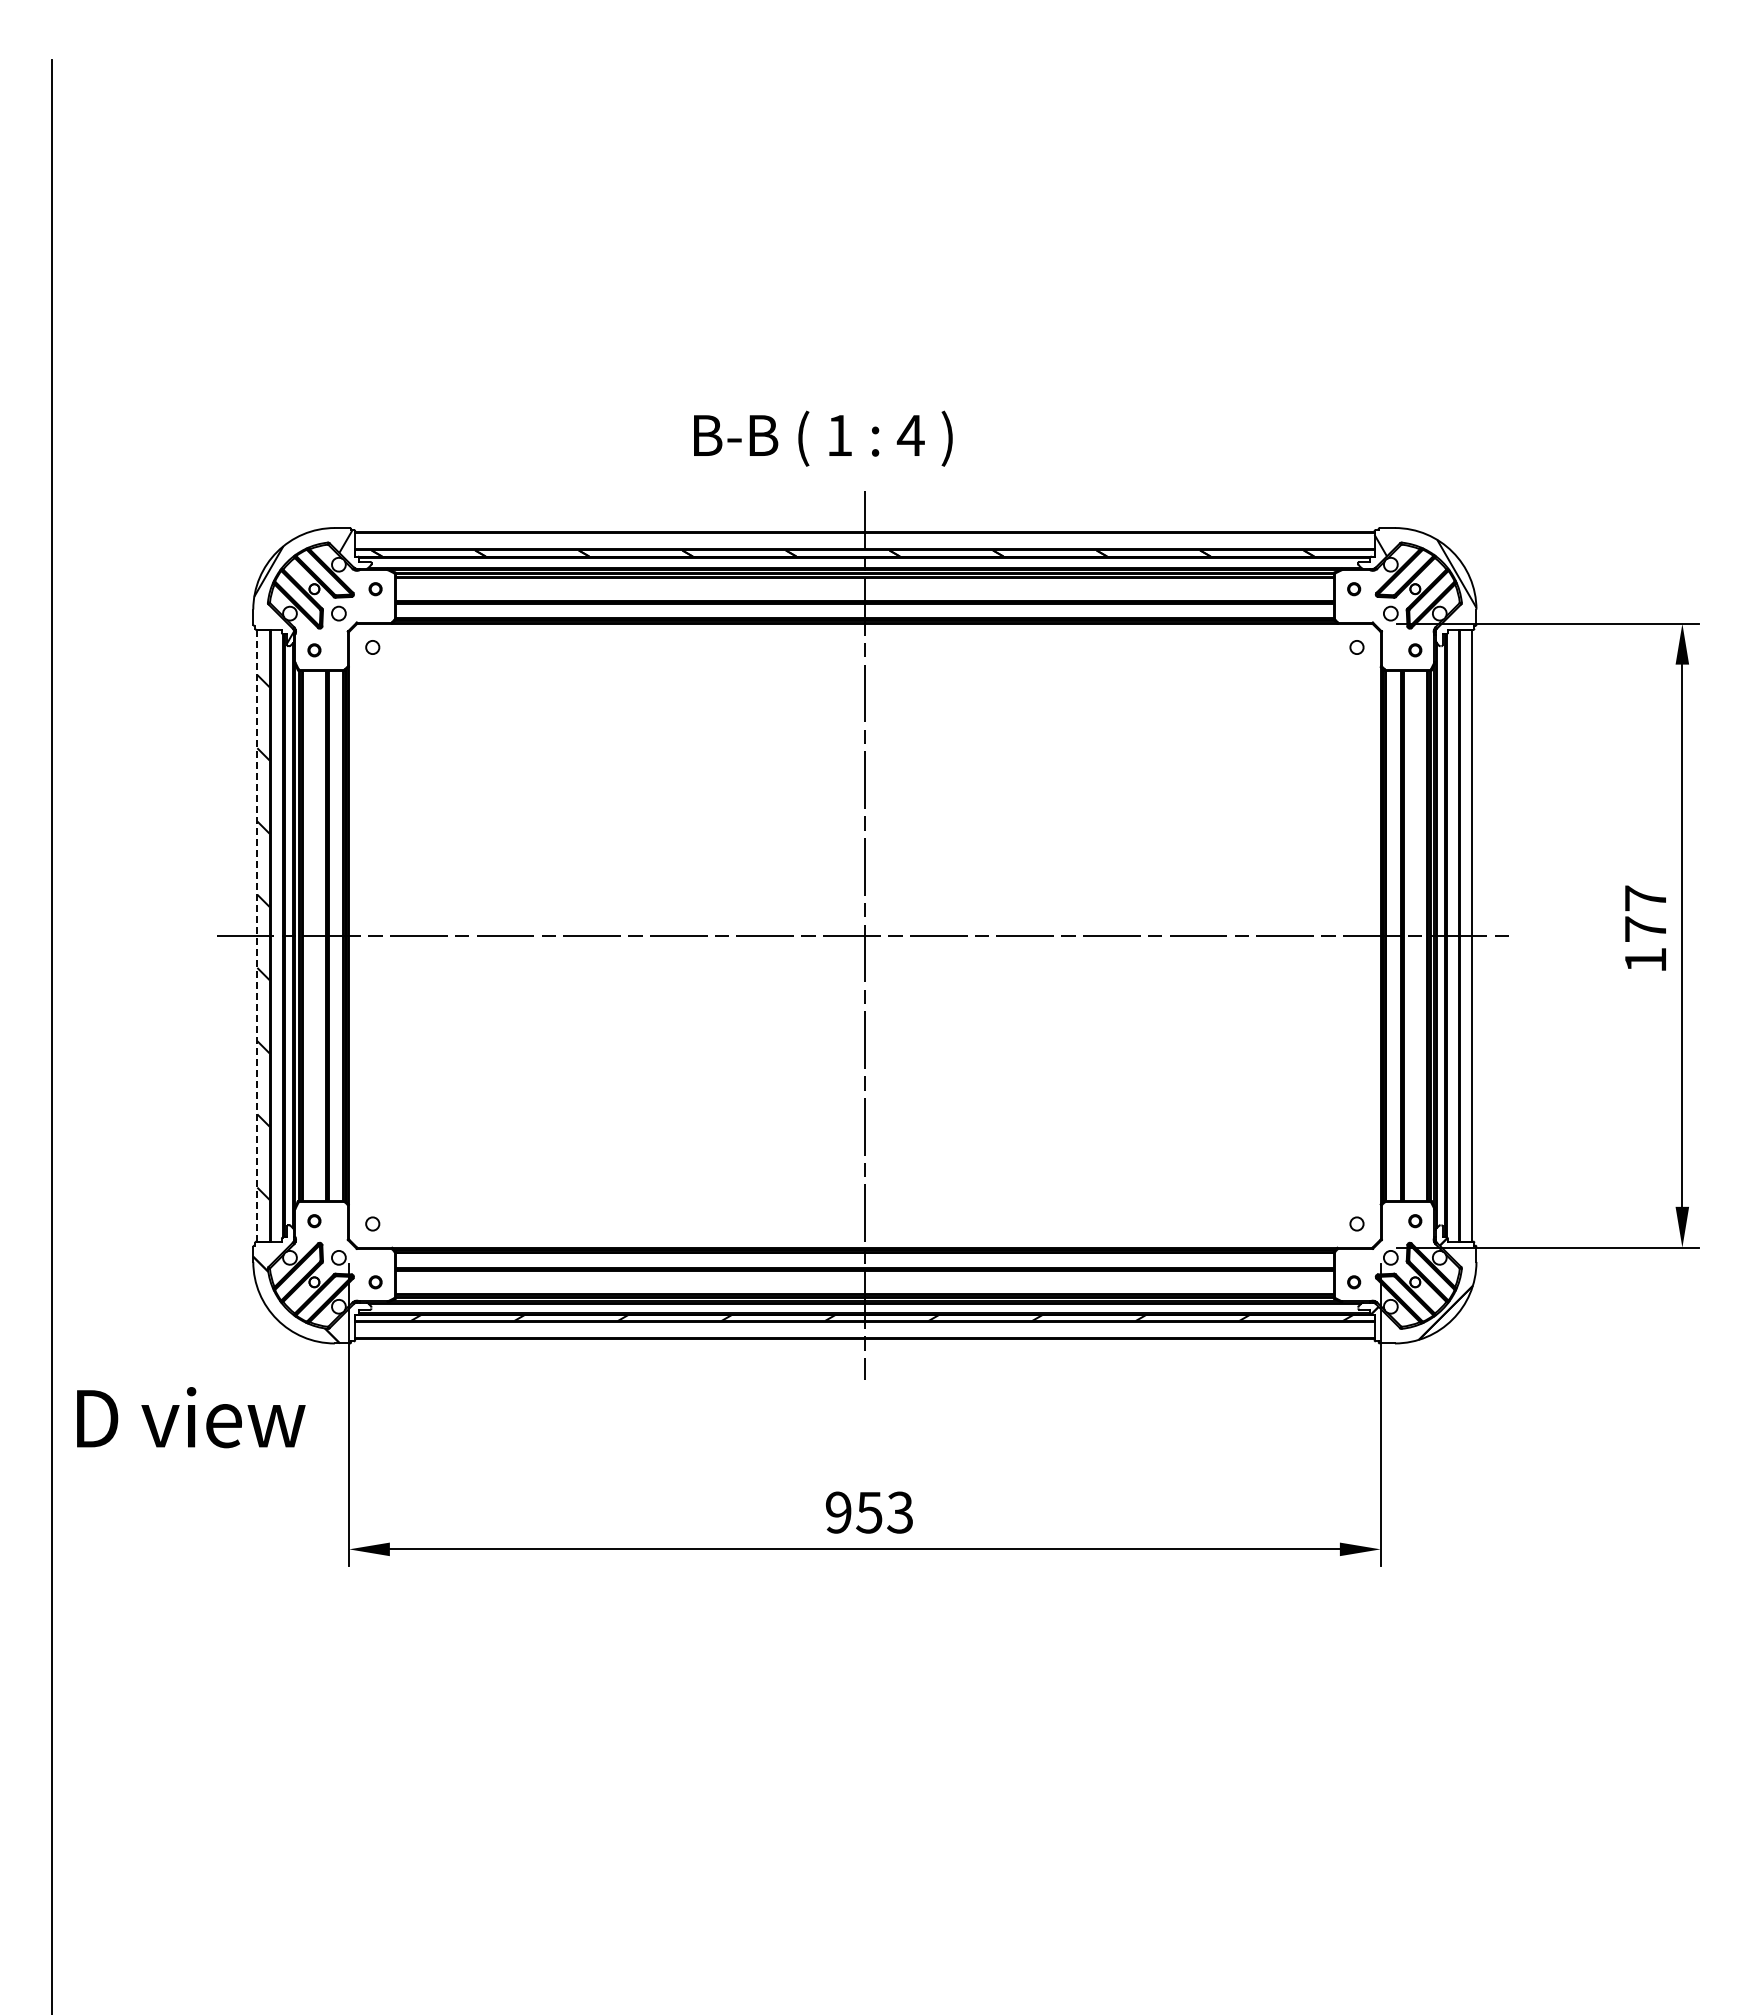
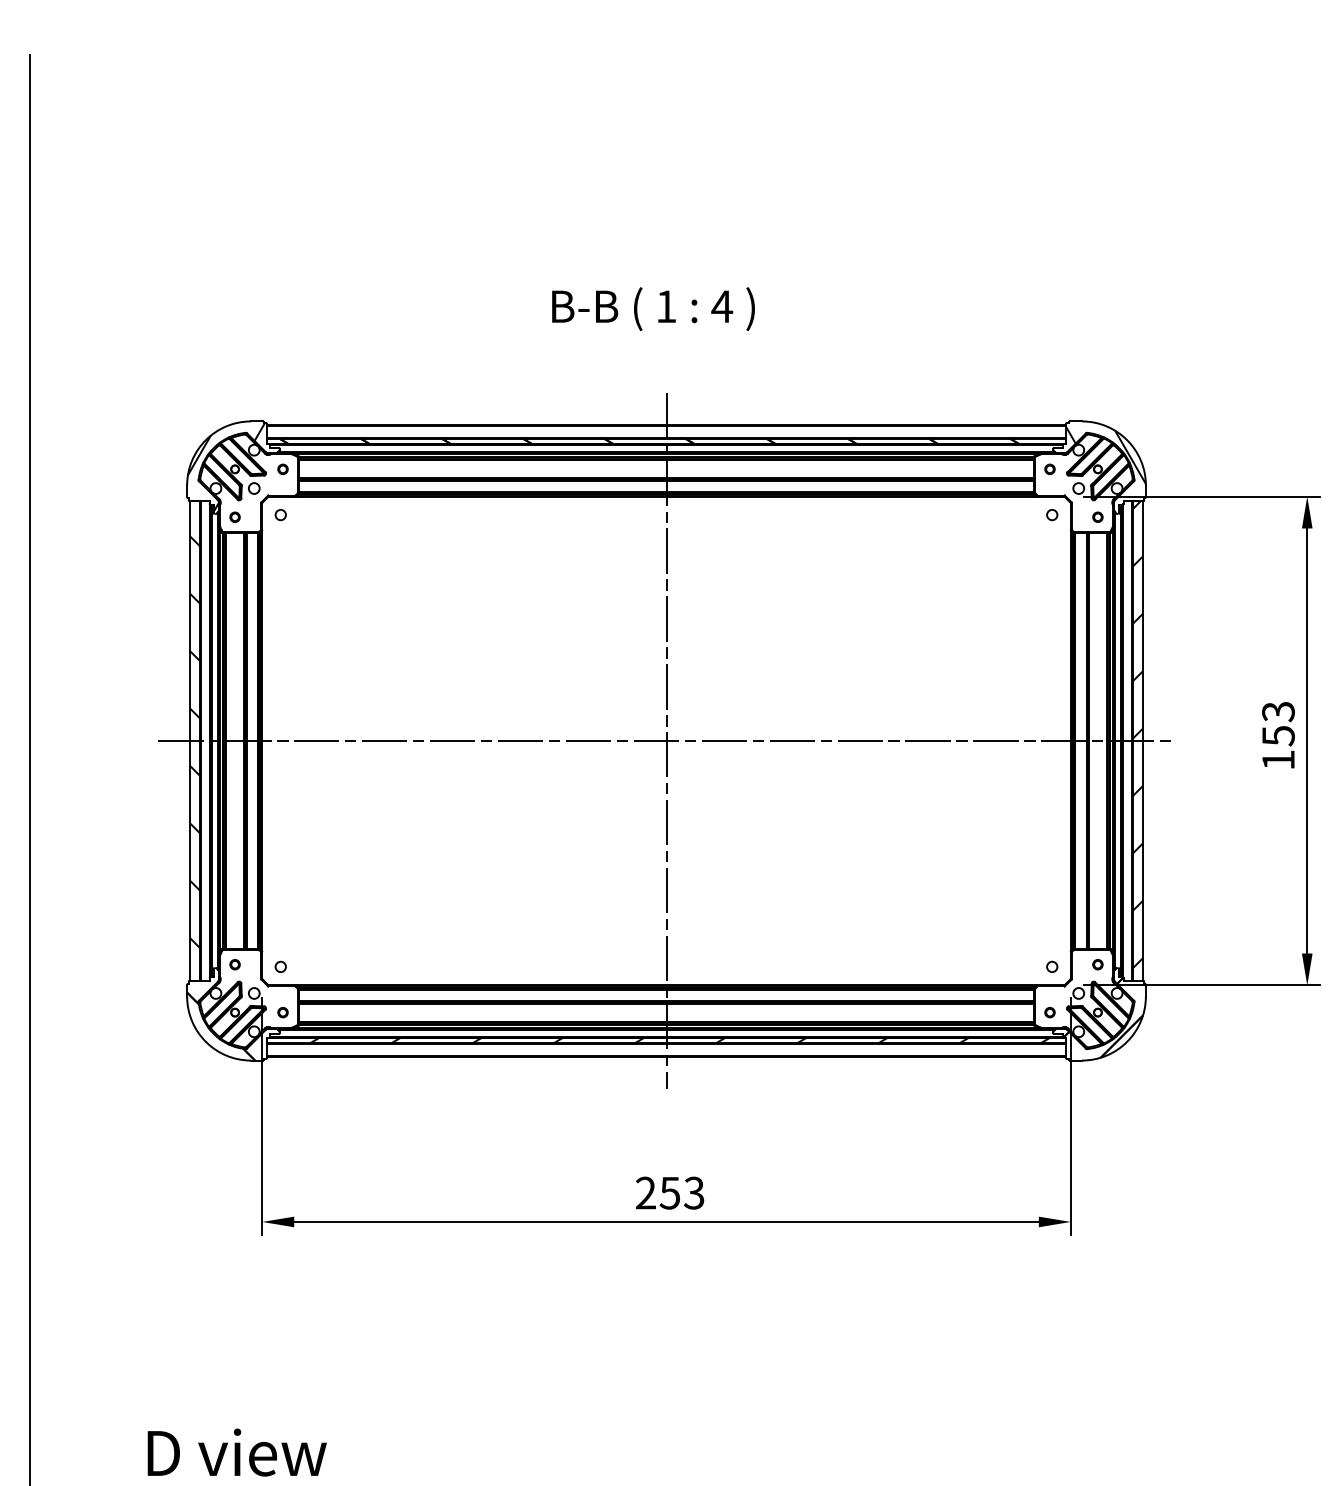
text: (823, 438) -> (653, 308), moved
text: (1645, 913) -> (1278, 723), 177 -> 153
hatch: (1466, 927) -> (1138, 734), added
line: (257, 935) -> (190, 740), dashed -> solid
text: (191, 1417) -> (237, 1452), moved
text: (838, 1512) -> (645, 1193), 953 -> 253

